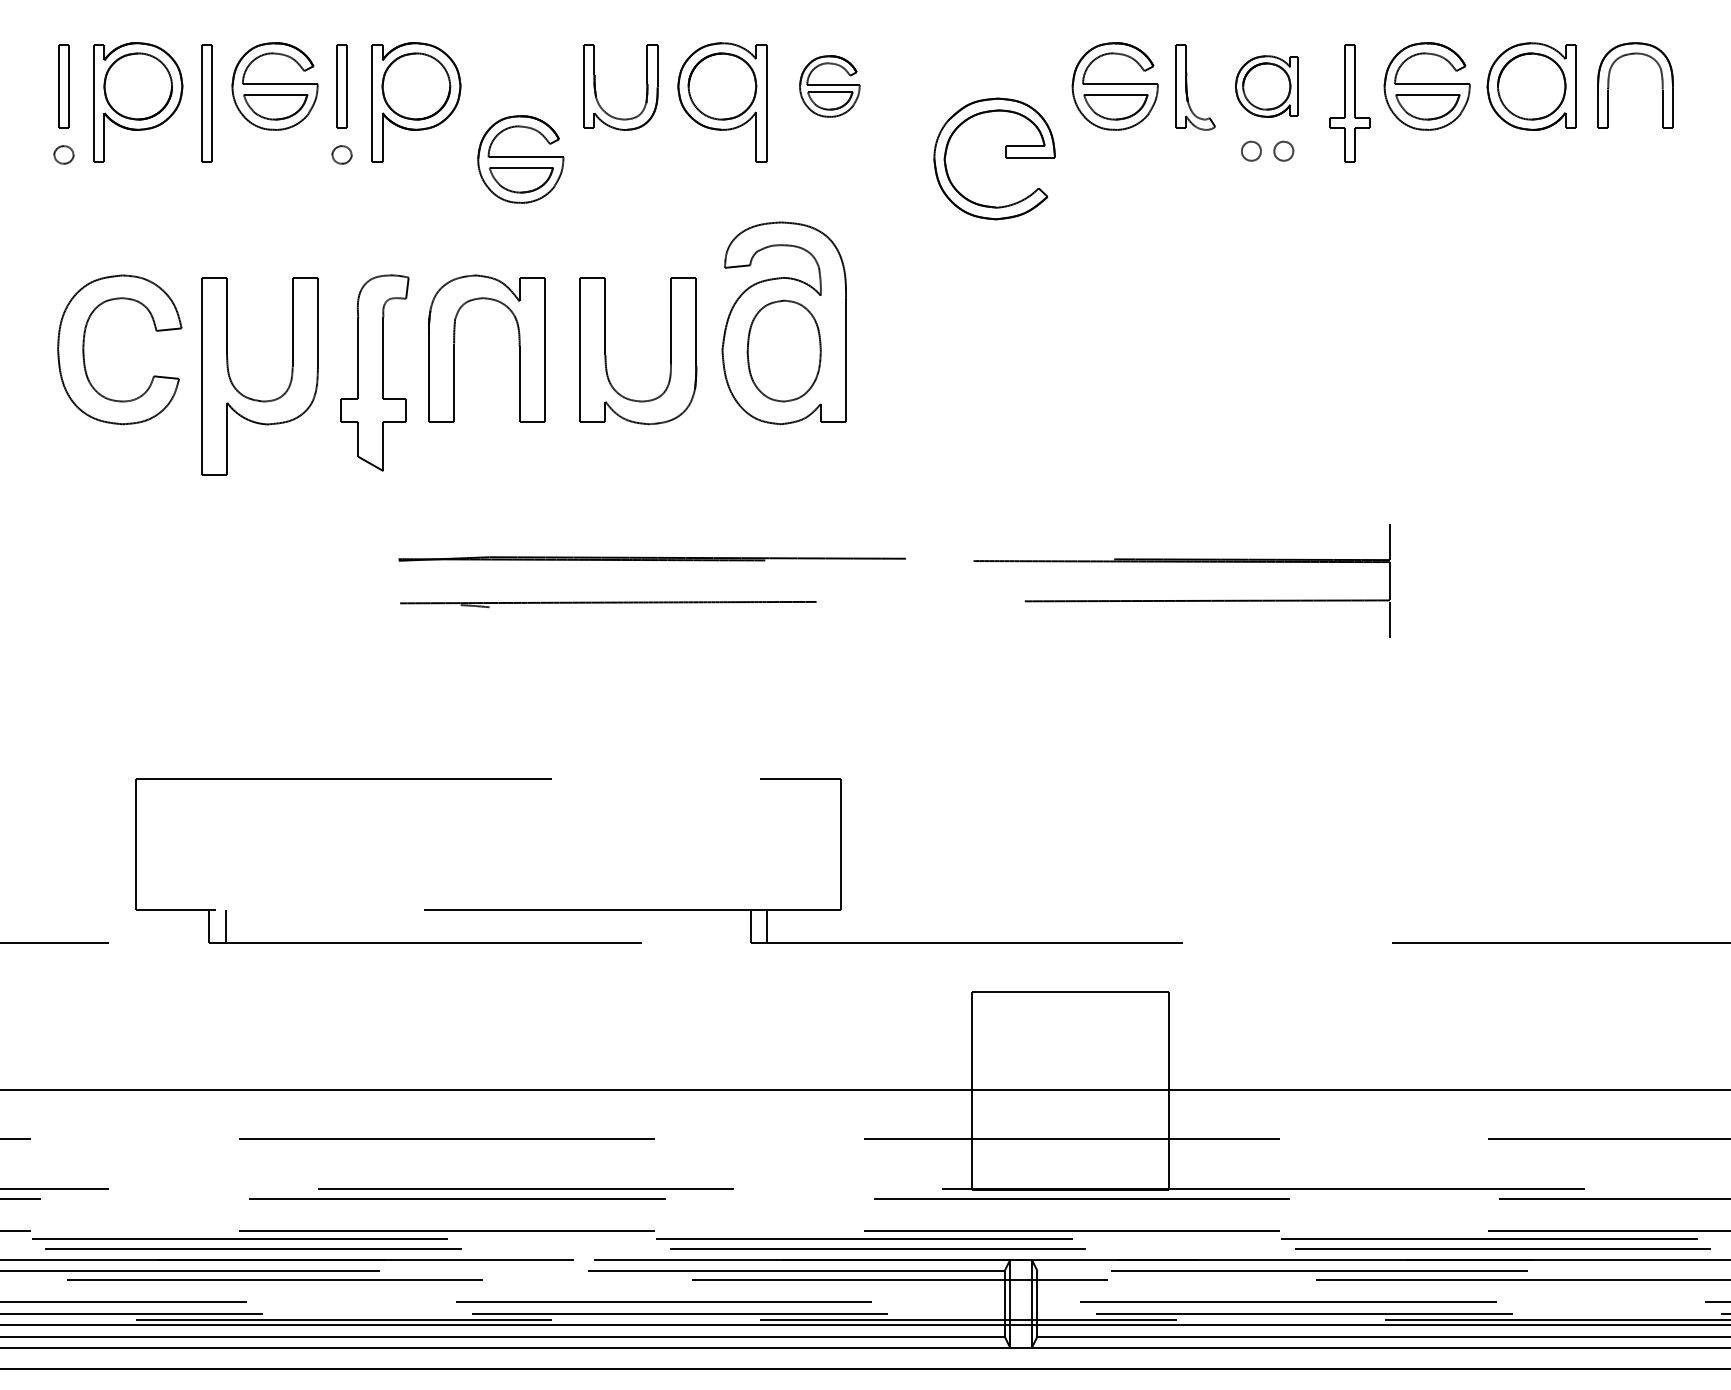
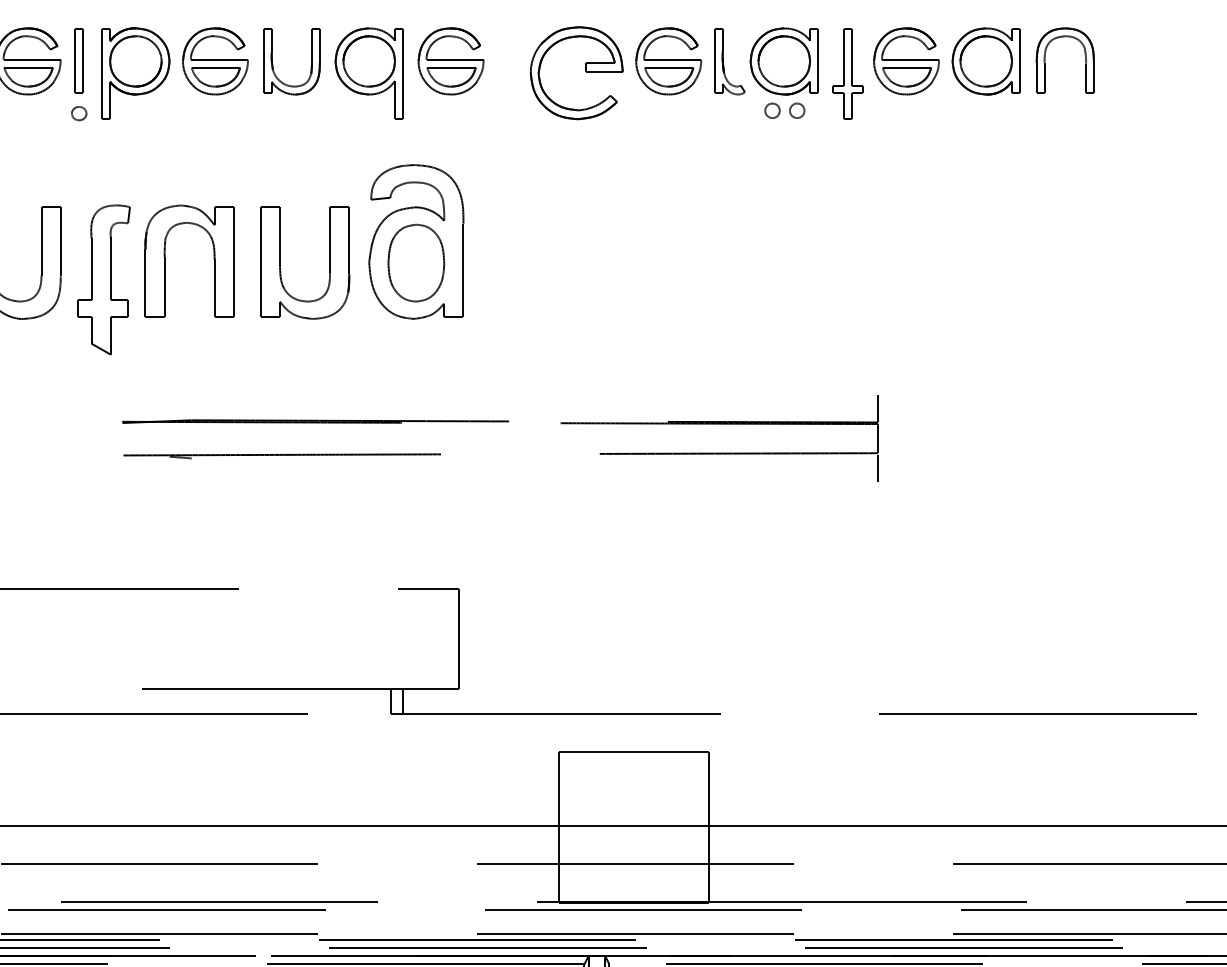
part: (829, 86) -> (450, 61), size x1.43
part: (1266, 86) -> (784, 61), size x1.43
part: (1005, 157) -> (585, 72), moved
part: (520, 159) -> (215, 61), moved

